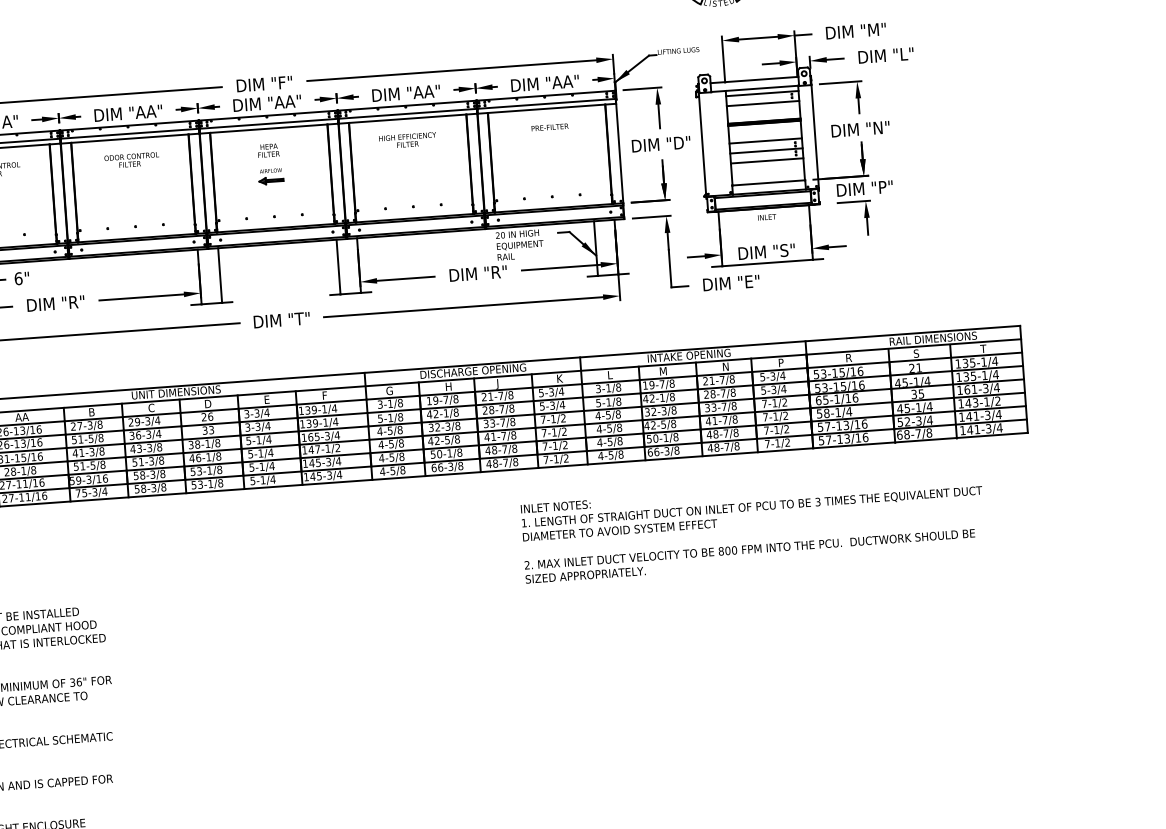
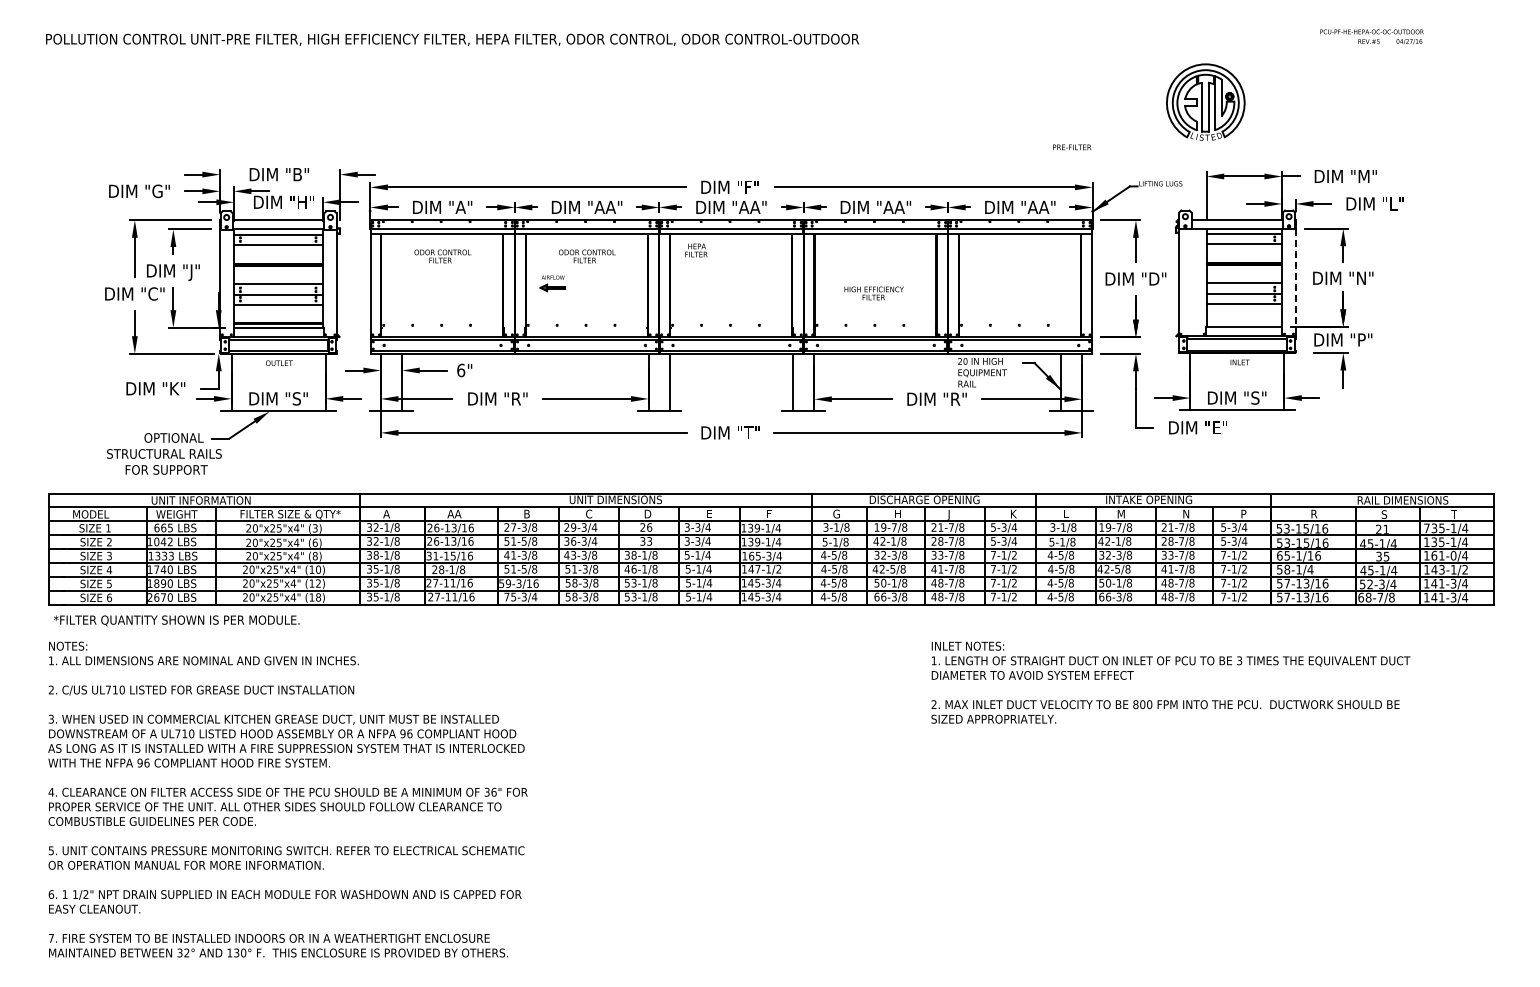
text: (550, 127) -> (1072, 147), moved
line: (814, 136) -> (1295, 282), solid -> dashed
text: (407, 140) -> (873, 293), moved
text: (268, 150) -> (696, 250), moved
part: (270, 176) -> (552, 283), moved
text: (957, 364) -> (1426, 528), 135-1/4 -> 735-1/4
text: (985, 388) -> (1453, 555), 161-3/4 -> 161-0/4
text: (753, 527) -> (1170, 682), moved

